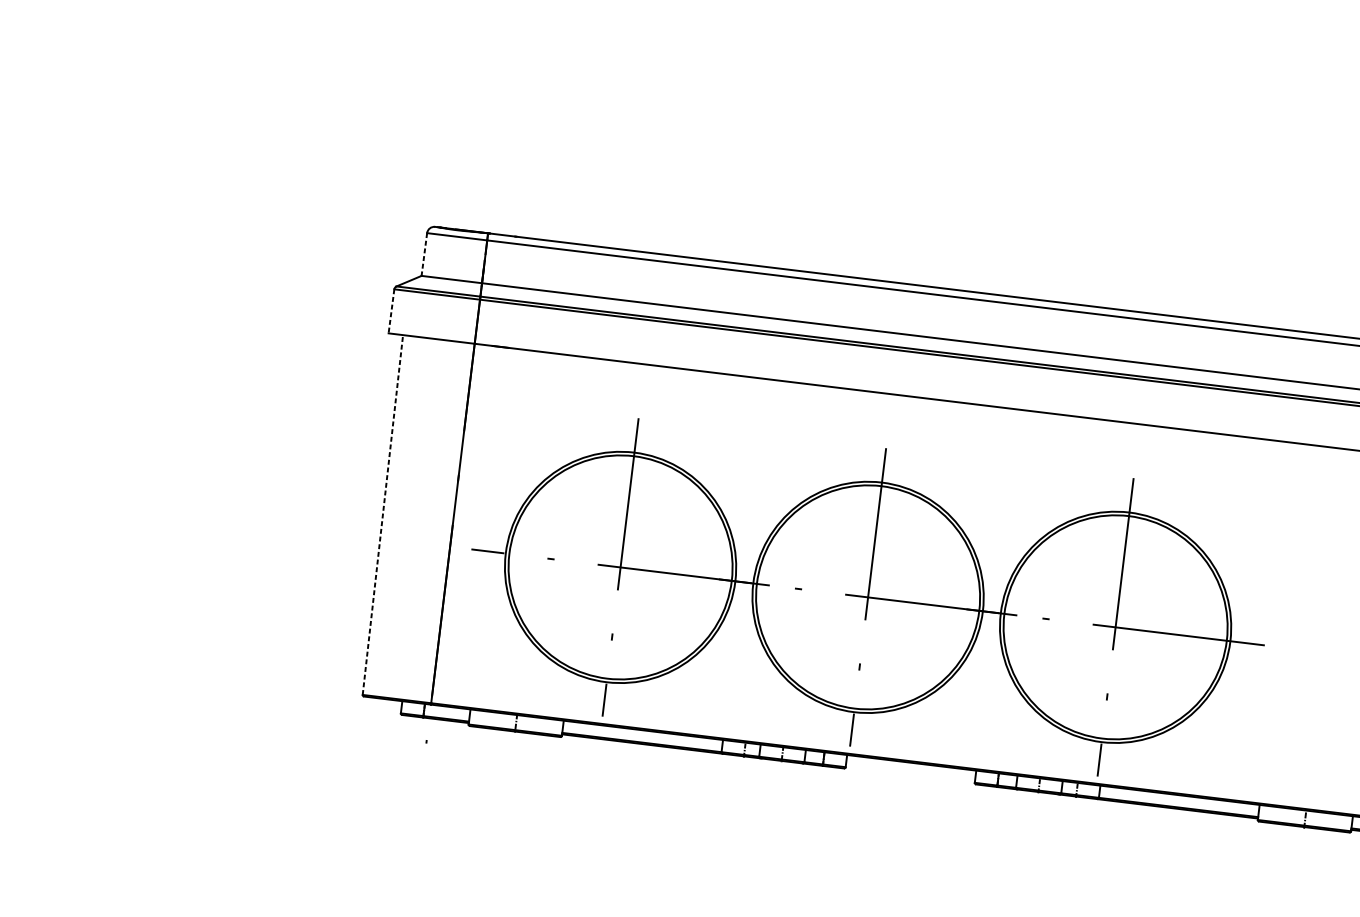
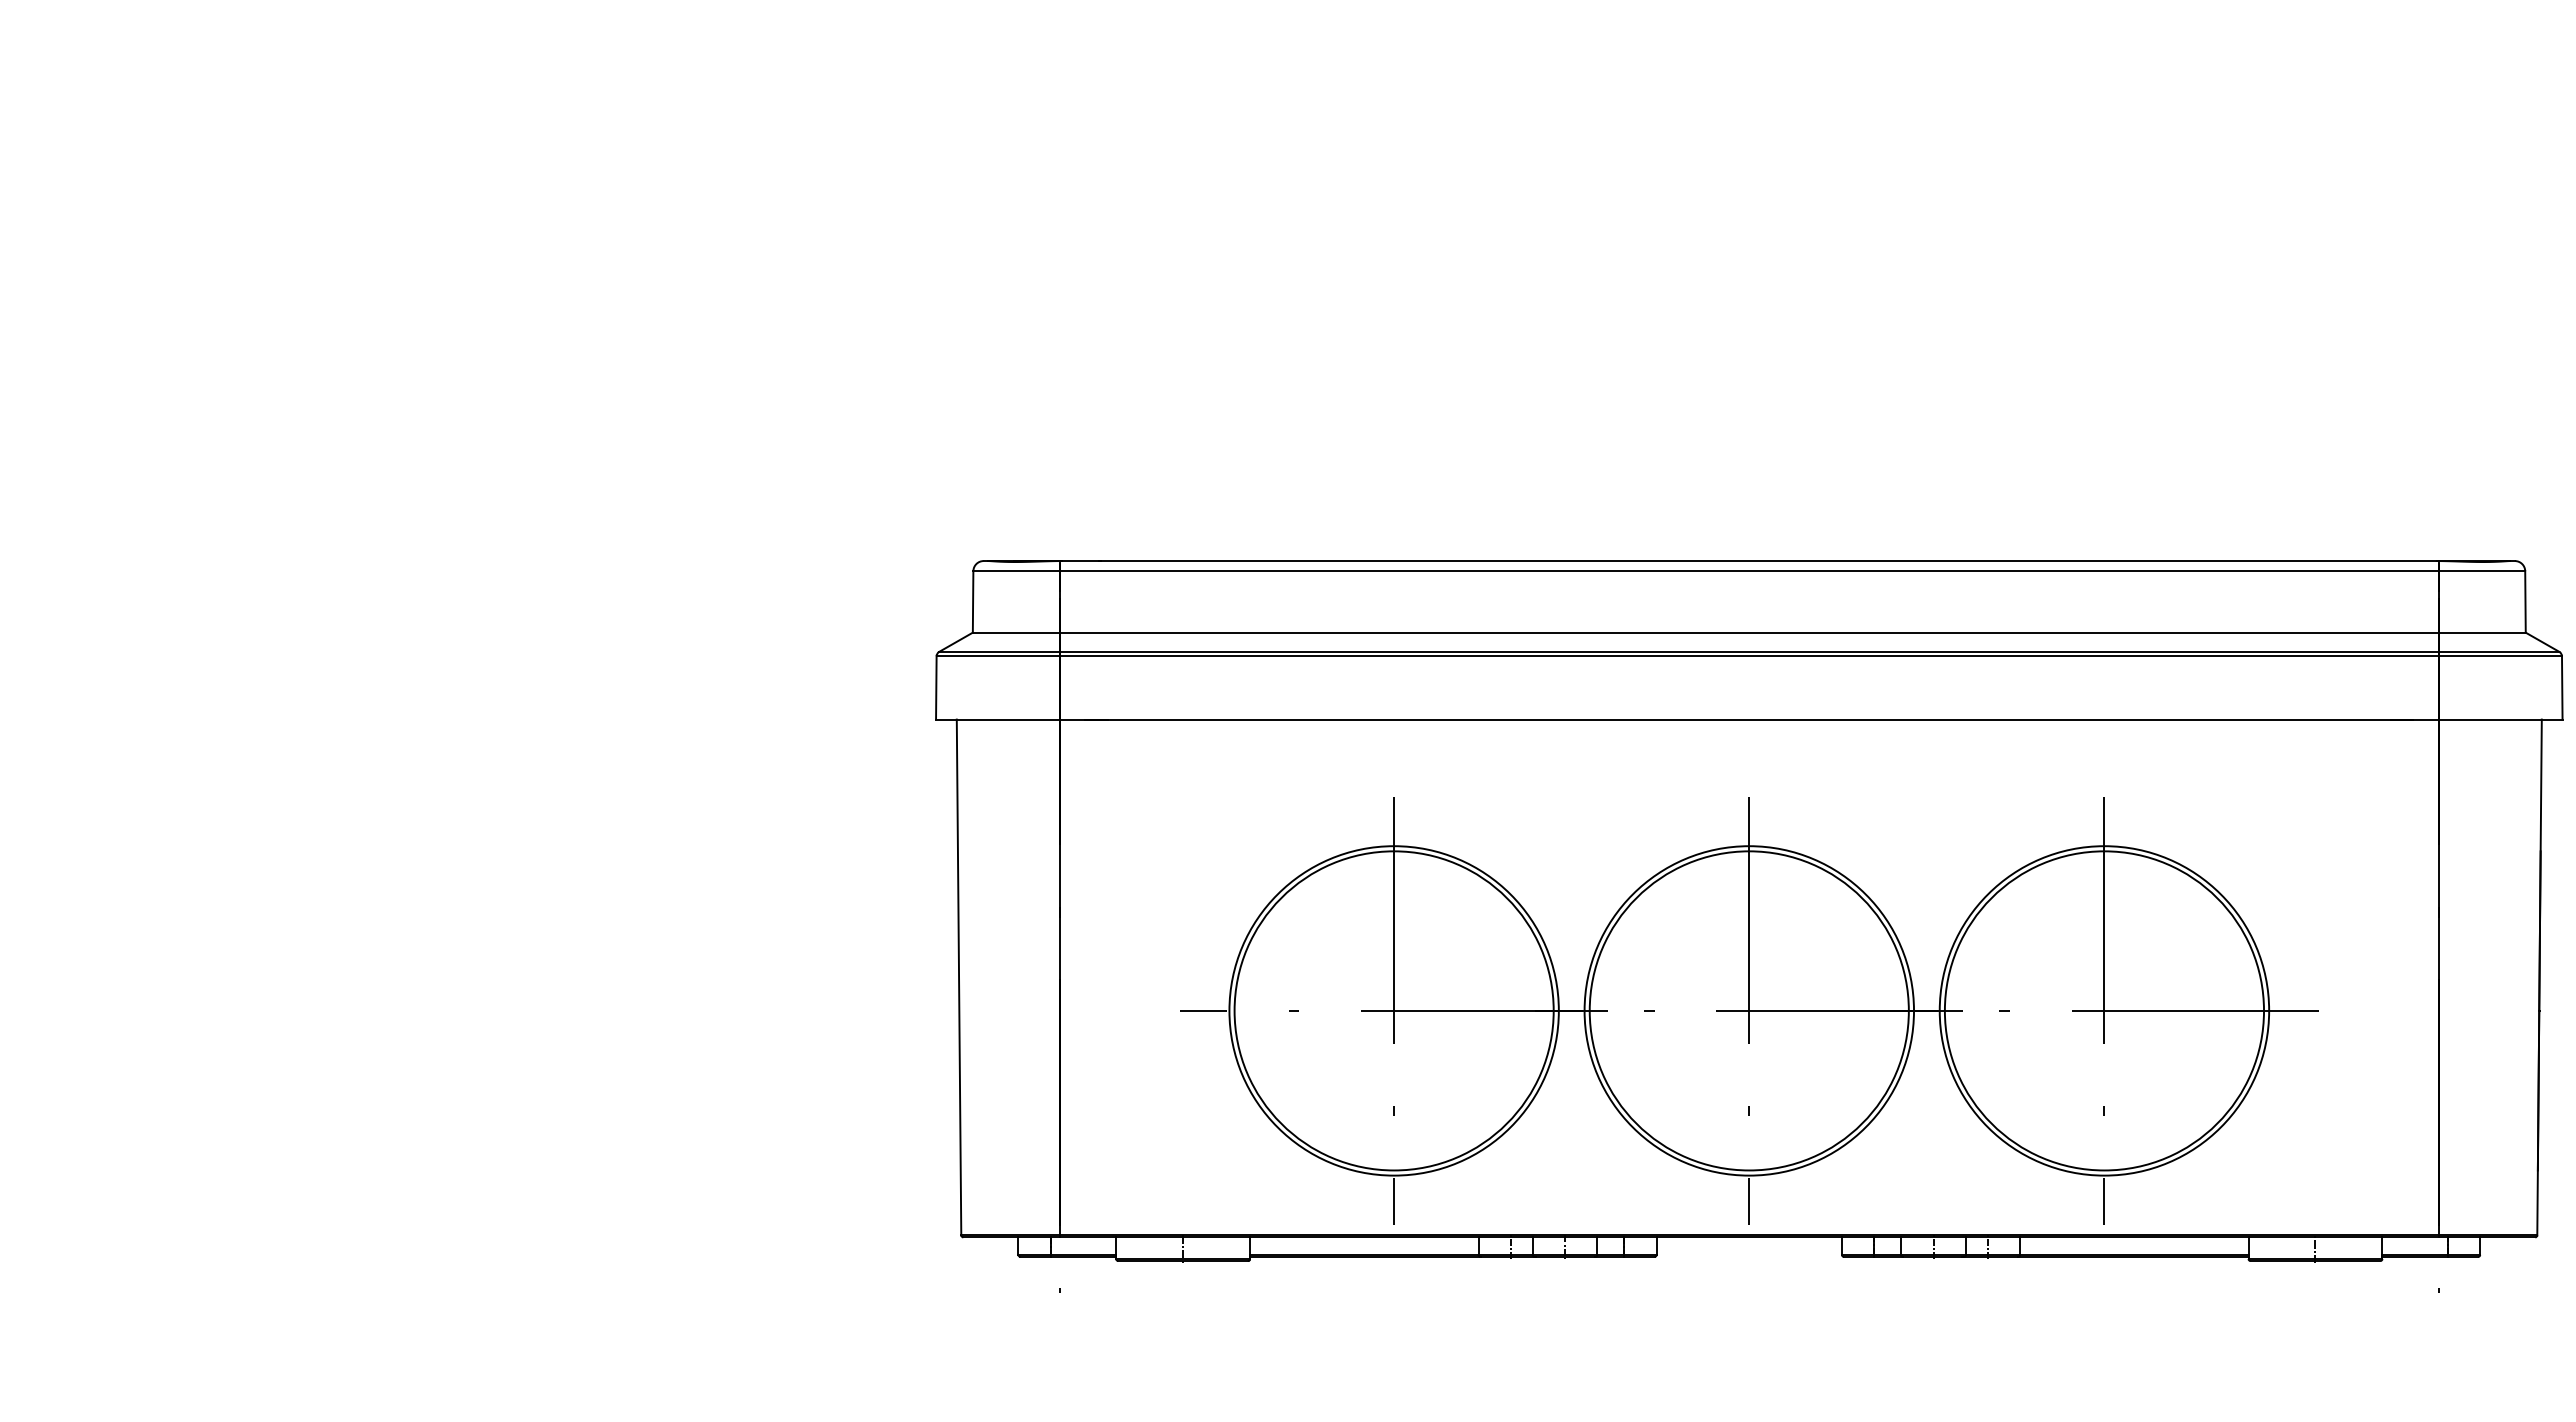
line: (424, 254) -> (973, 601), dashed -> solid
line: (391, 311) -> (936, 687), dashed -> solid
line: (383, 515) -> (959, 977), dashed -> solid
part: (868, 597) -> (1749, 1010), moved

